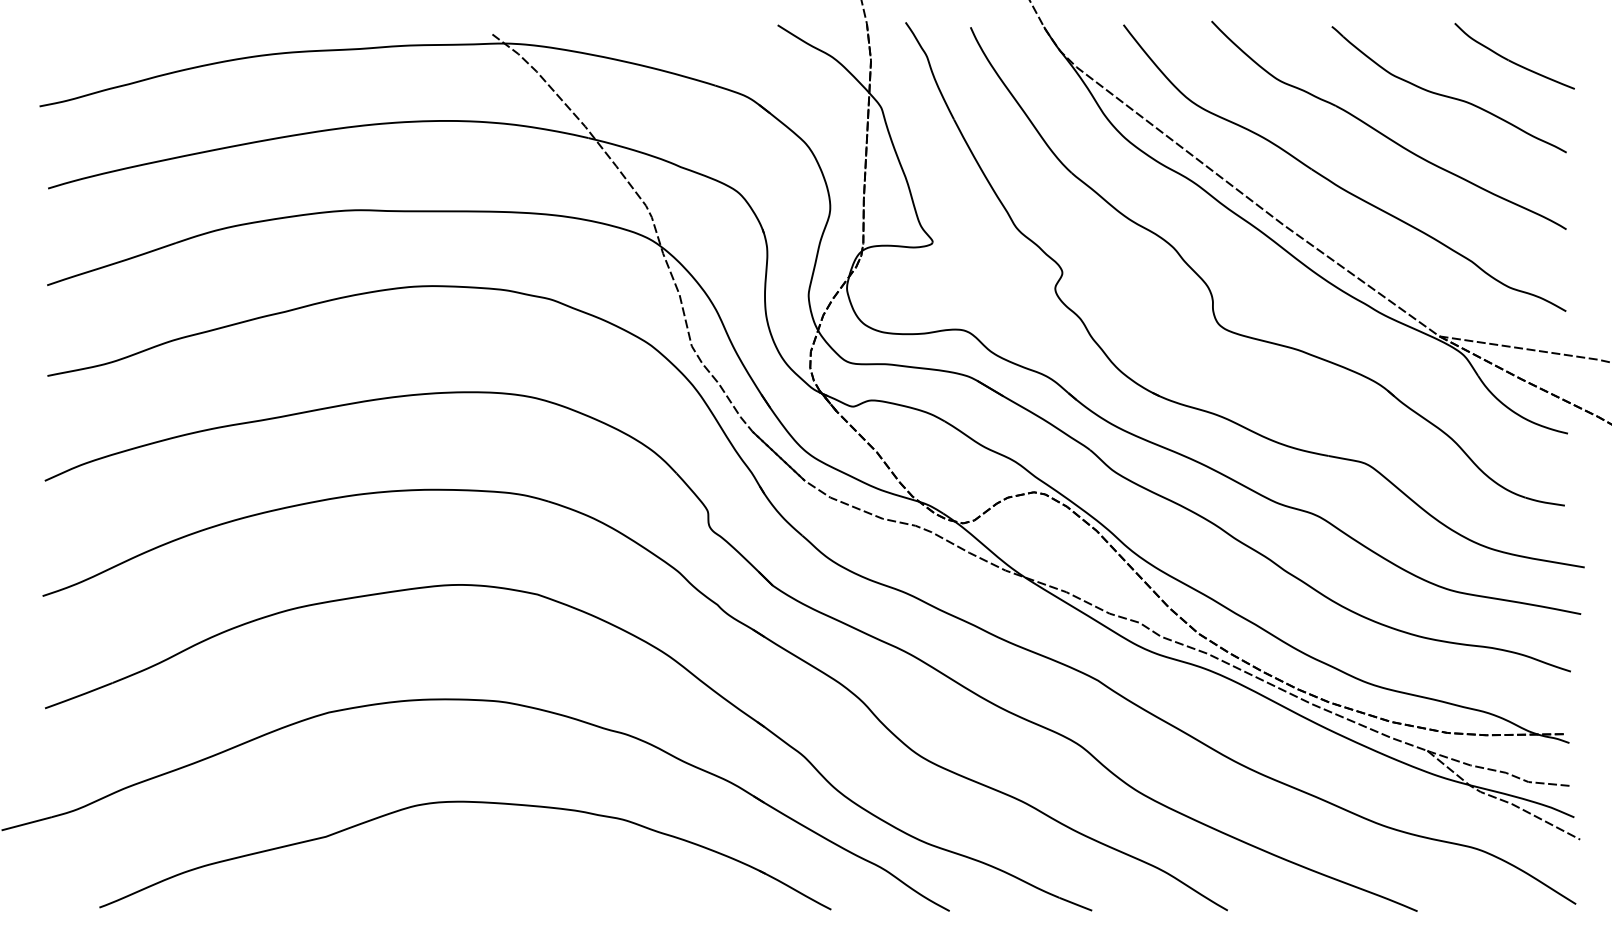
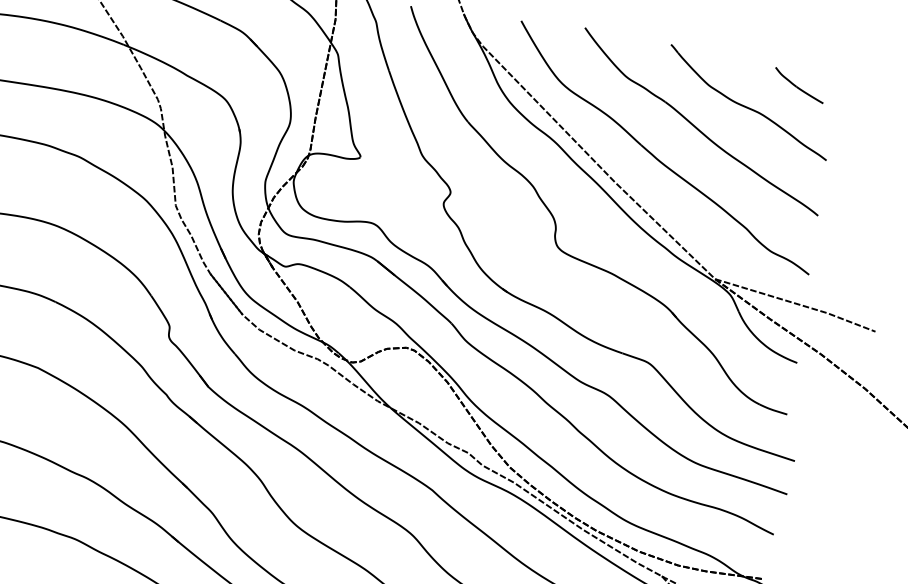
part: (1514, 55) -> (799, 85), size x0.6

